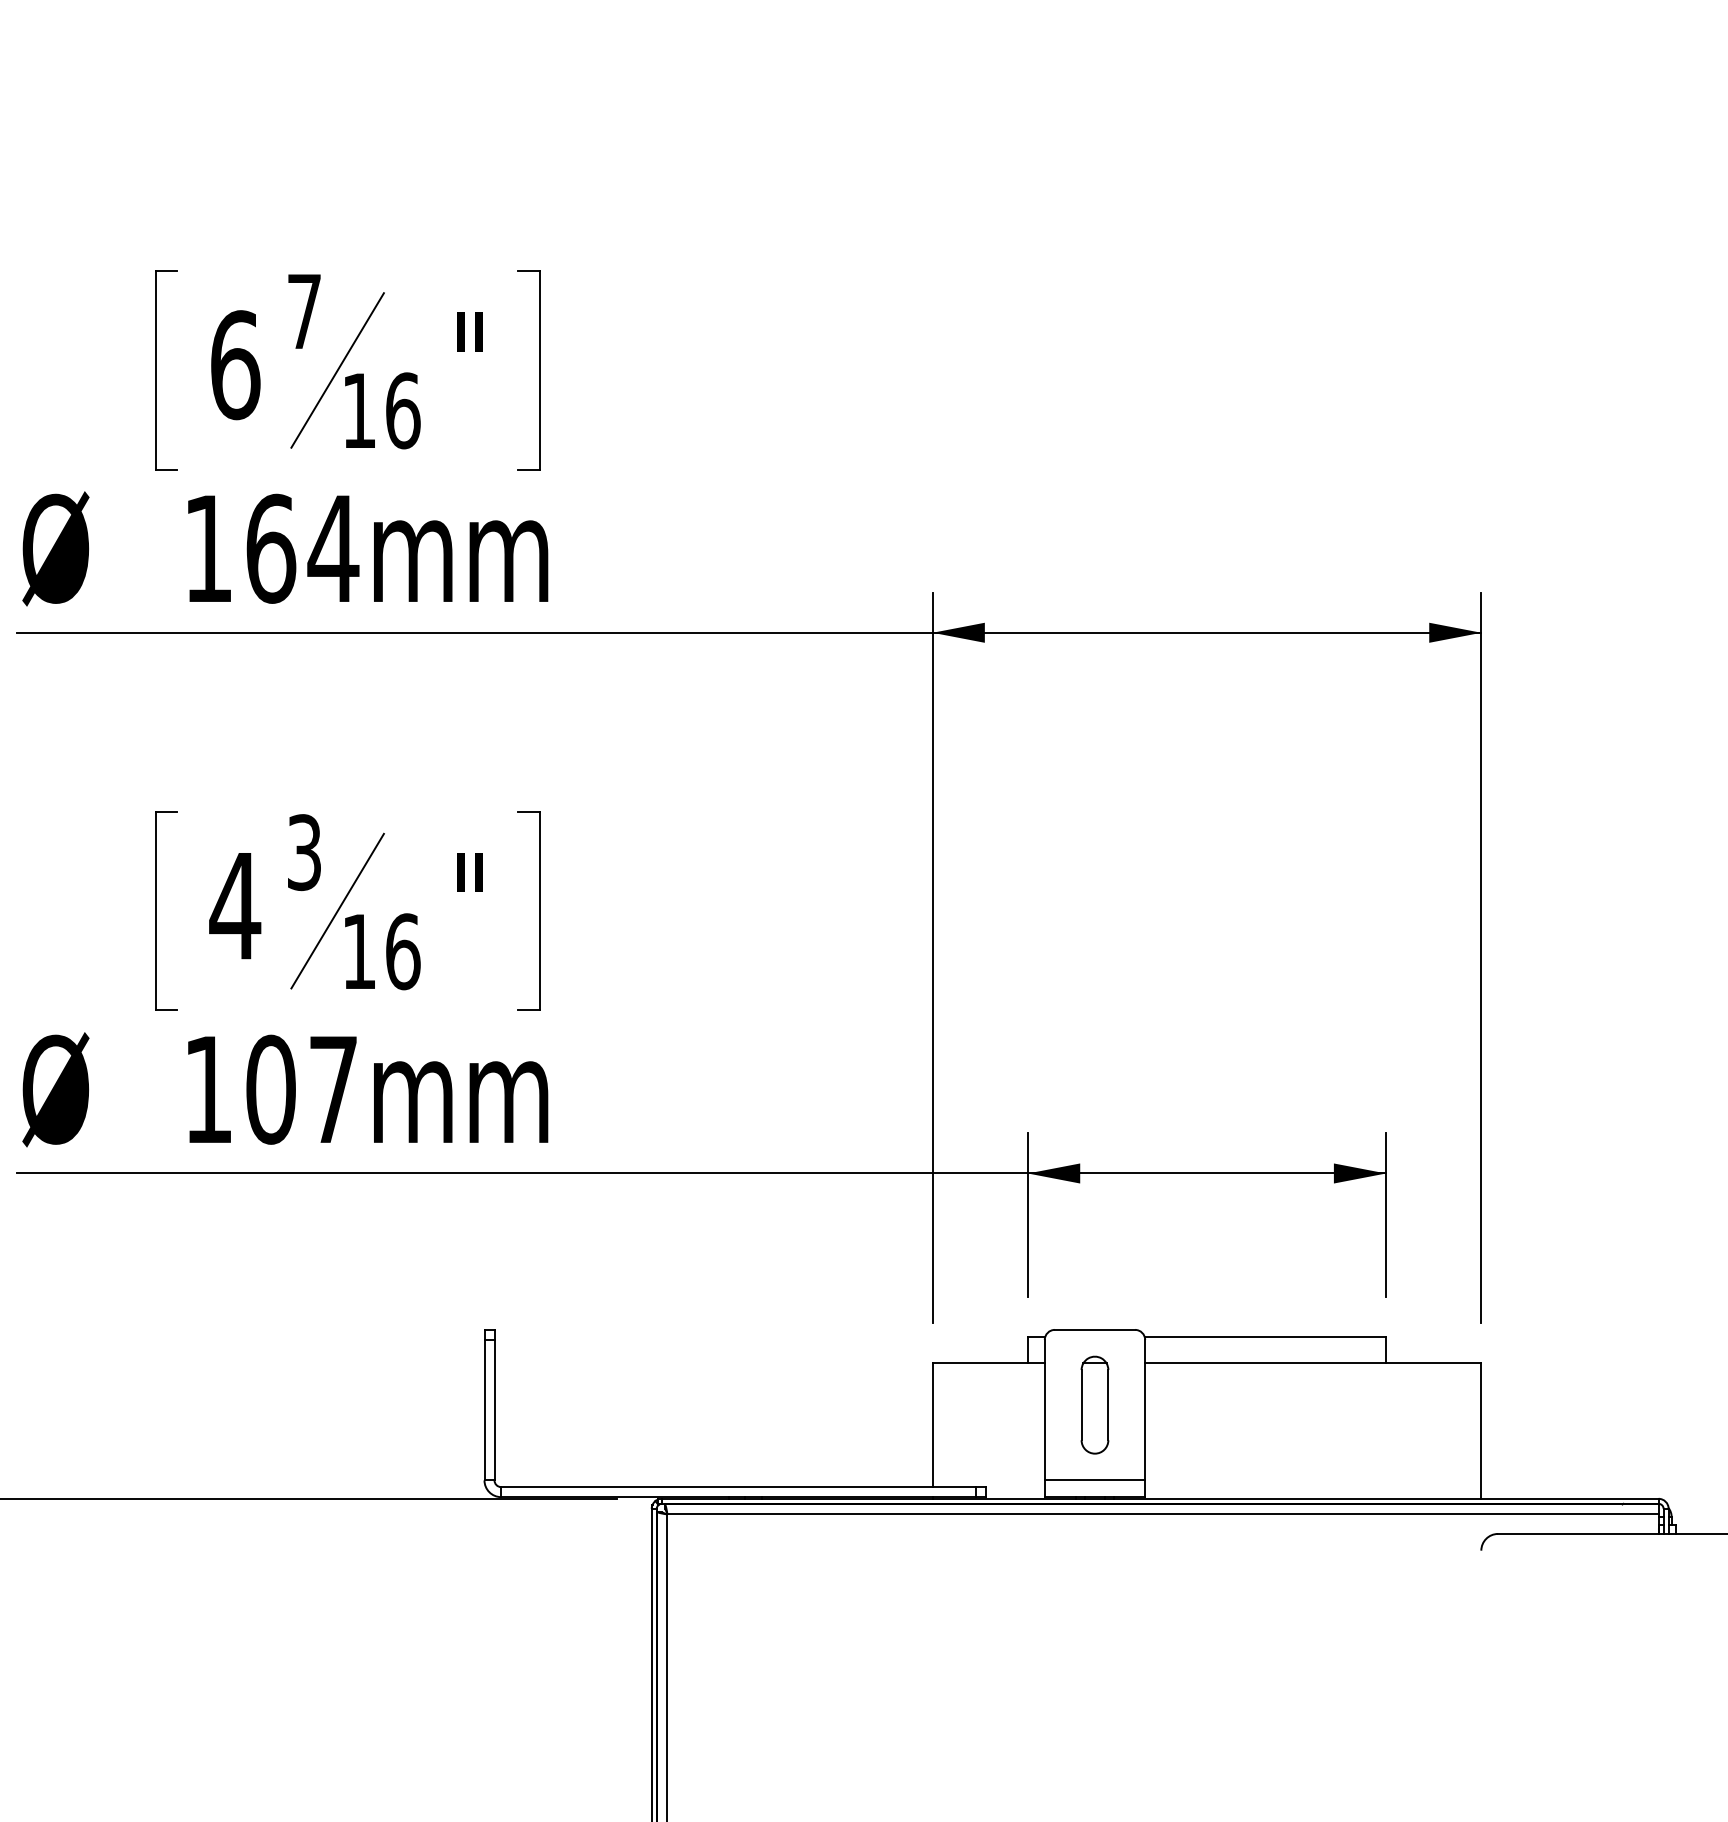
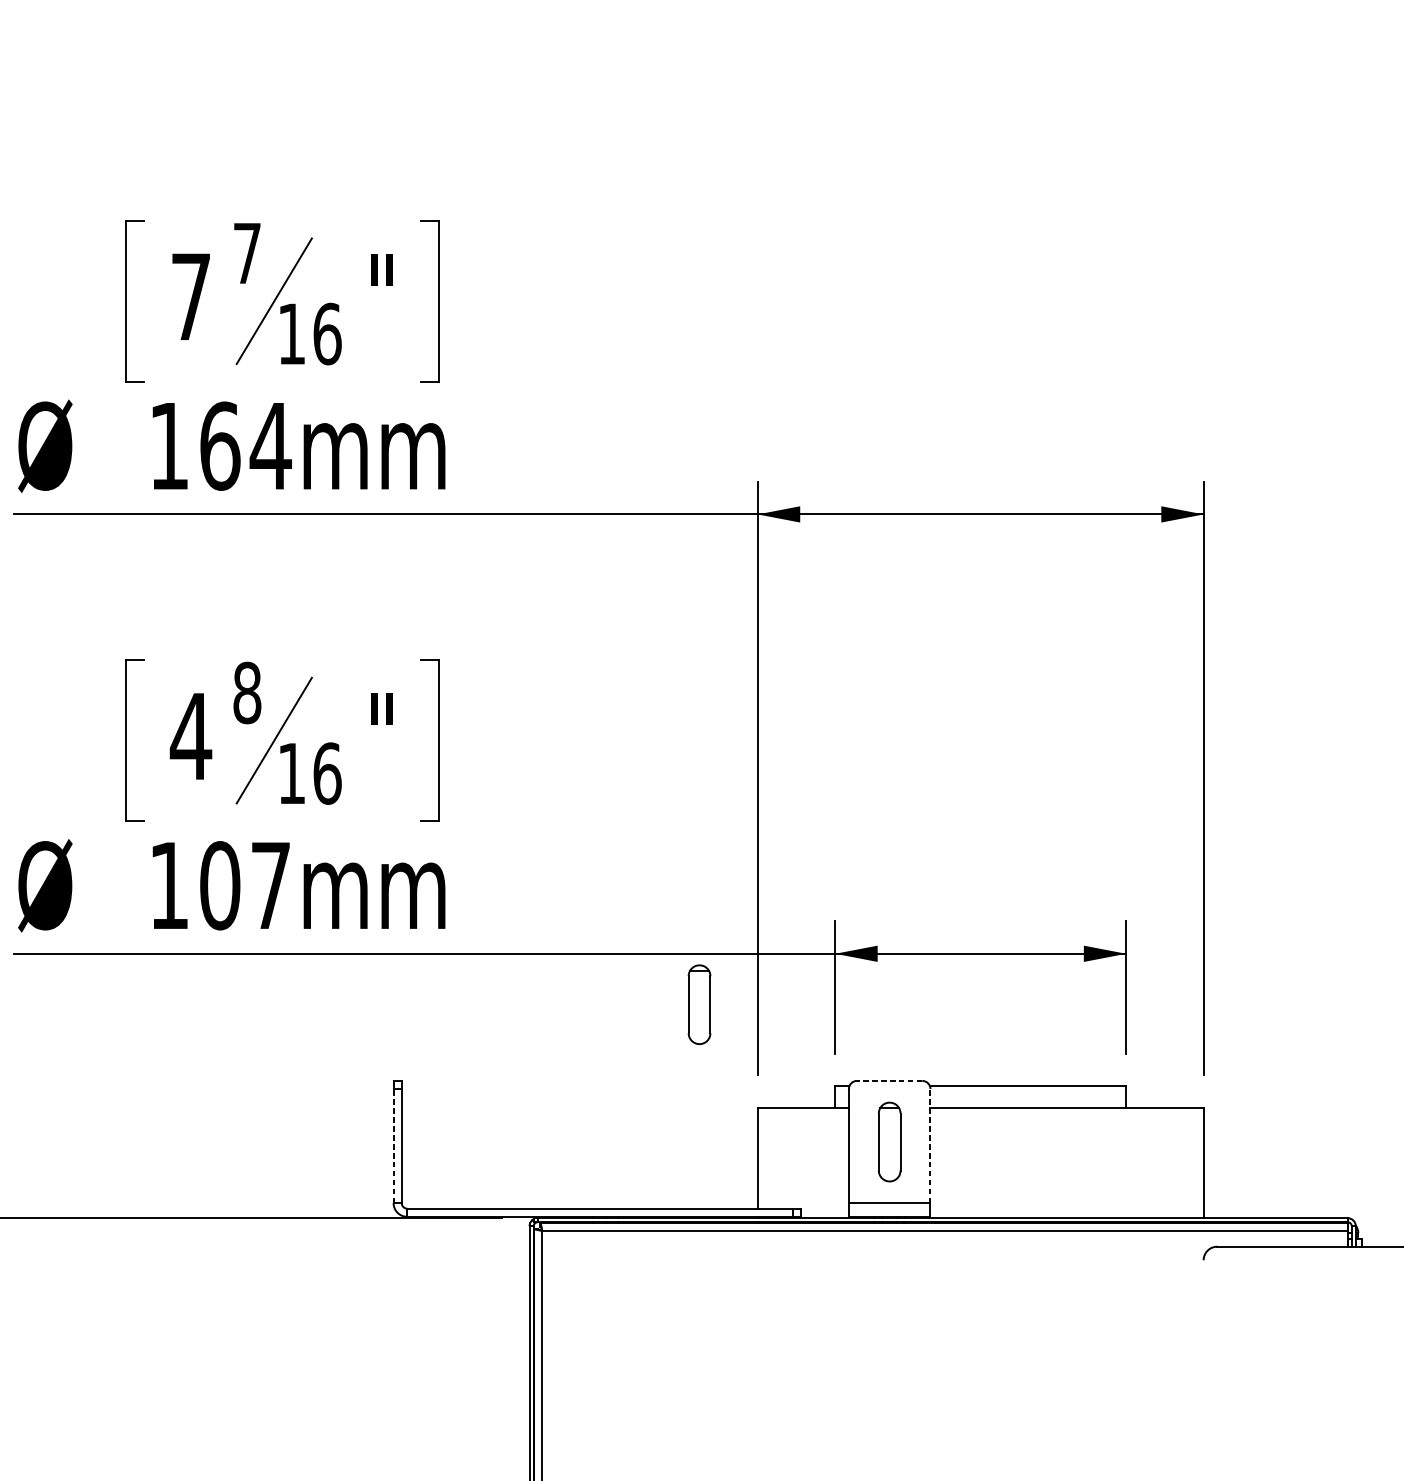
text: (235, 365) -> (191, 297), 6 -> 7
text: (304, 852) -> (247, 692), 3 -> 8
part: (860, 1235) -> (699, 1004), added
line: (1094, 1329) -> (889, 1080), solid -> dashed
line: (484, 1409) -> (393, 1145), solid -> dashed
line: (1145, 1409) -> (930, 1145), solid -> dashed

